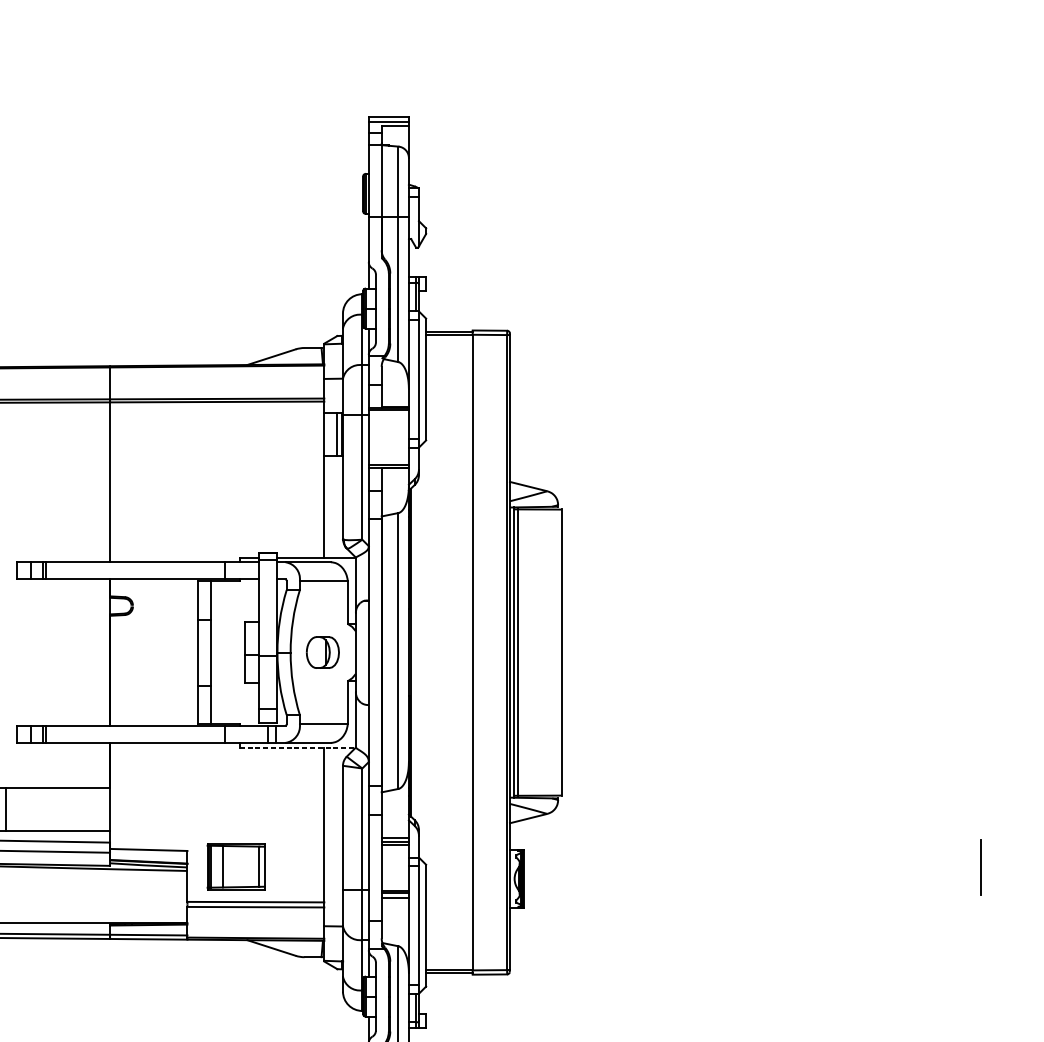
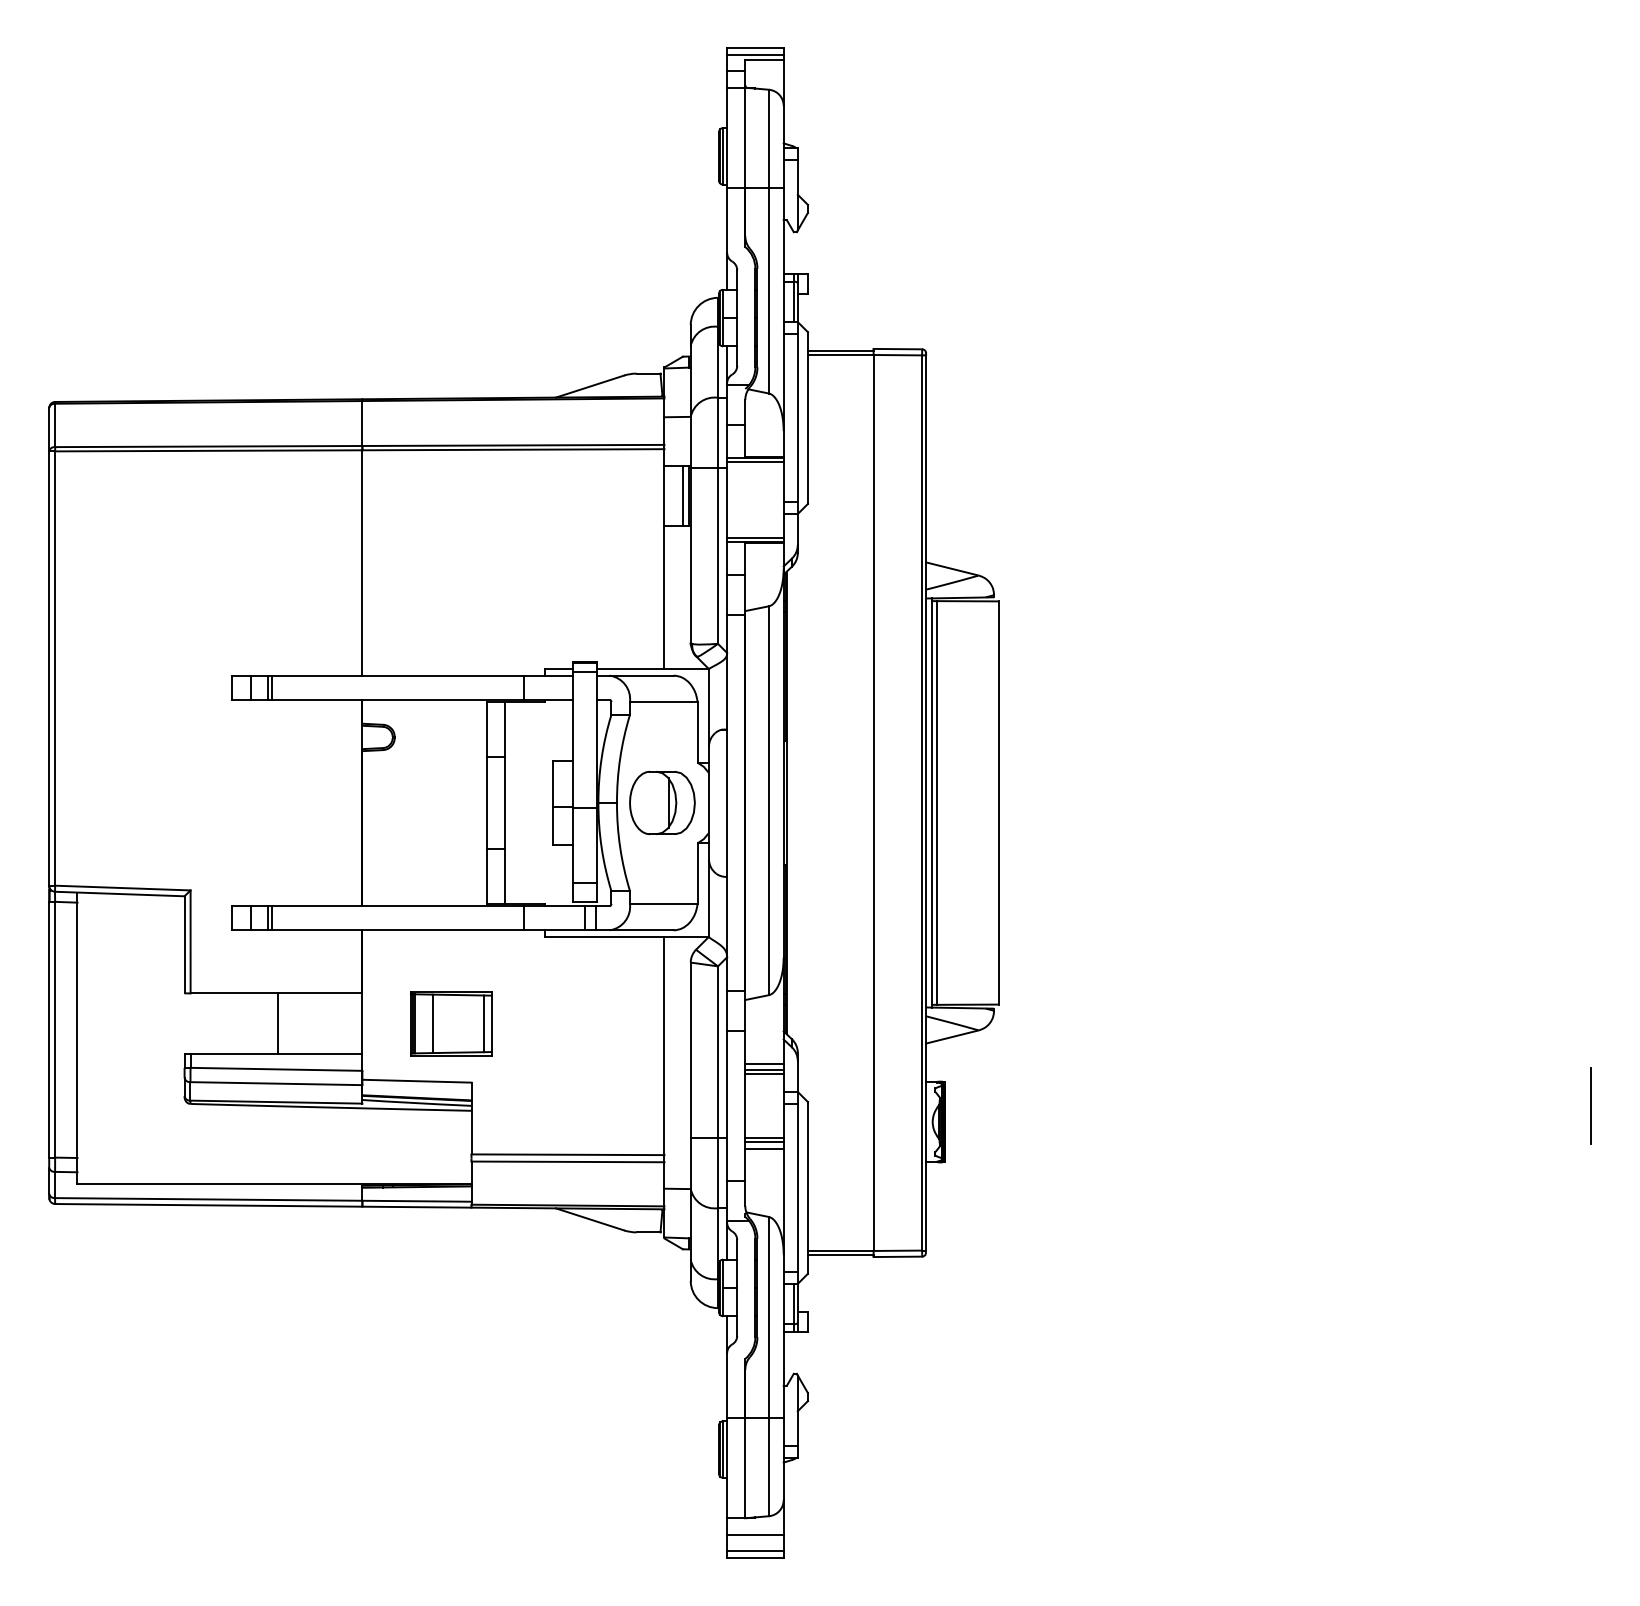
part: (322, 652) -> (662, 802), size x1.43
line: (298, 747) -> (627, 936), dashed -> solid
line: (5, 809) -> (277, 1023), moved
part: (236, 866) -> (451, 1023), moved

